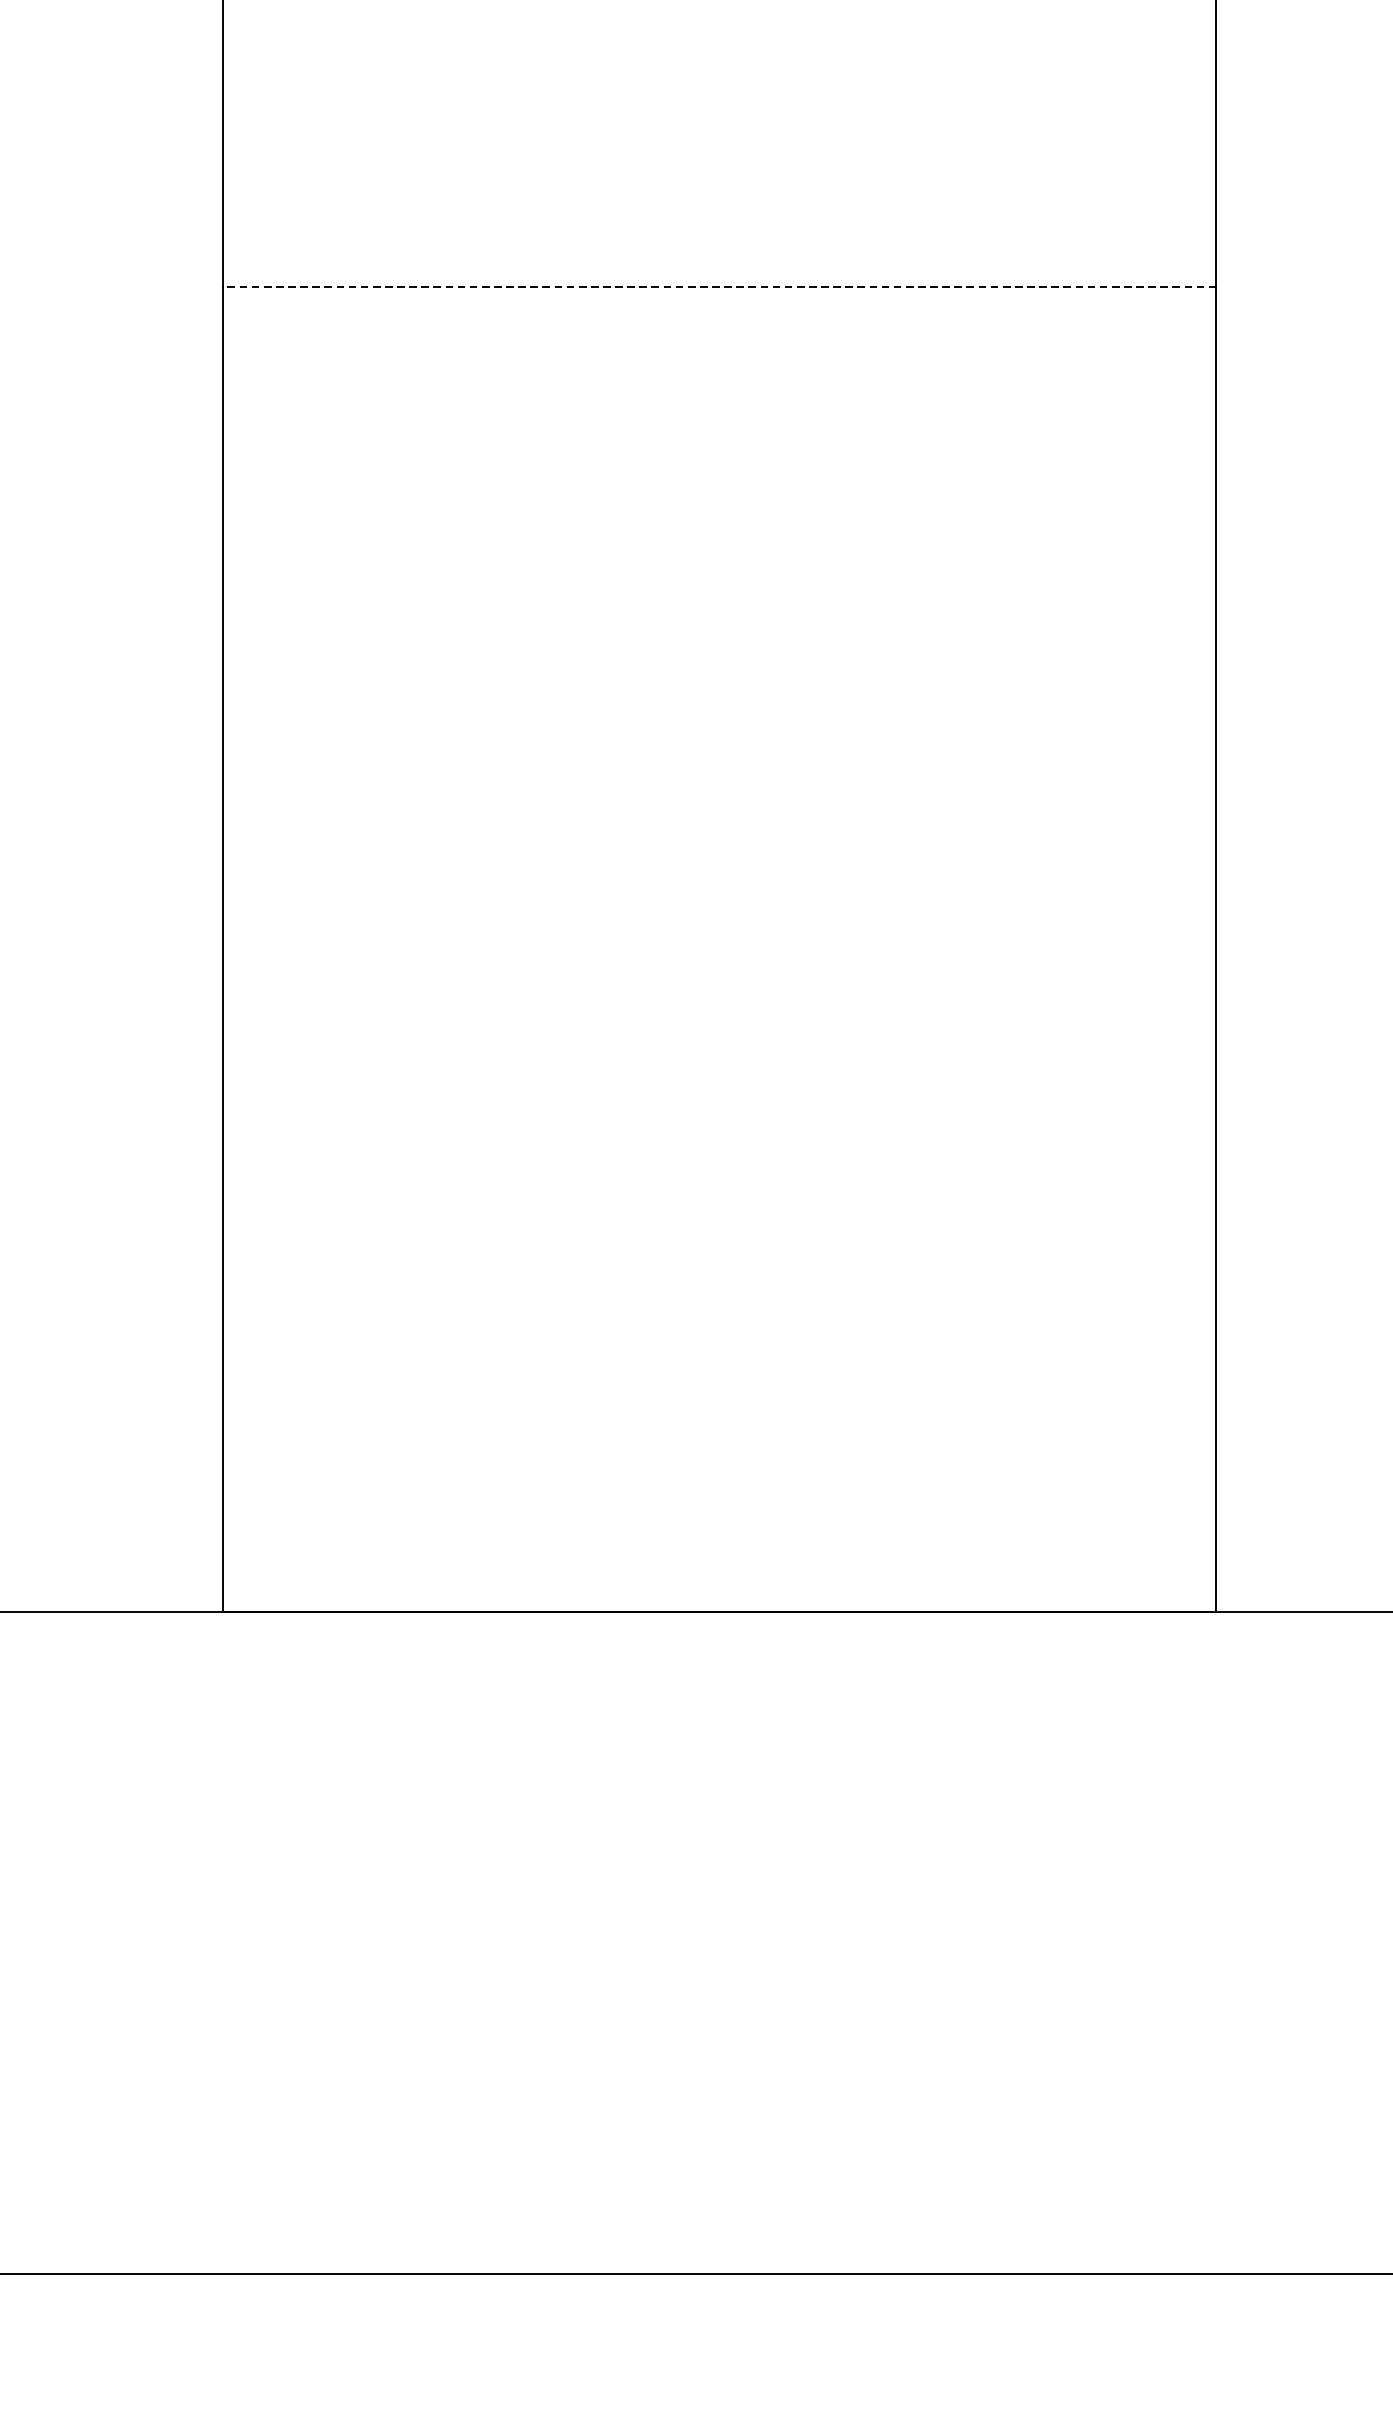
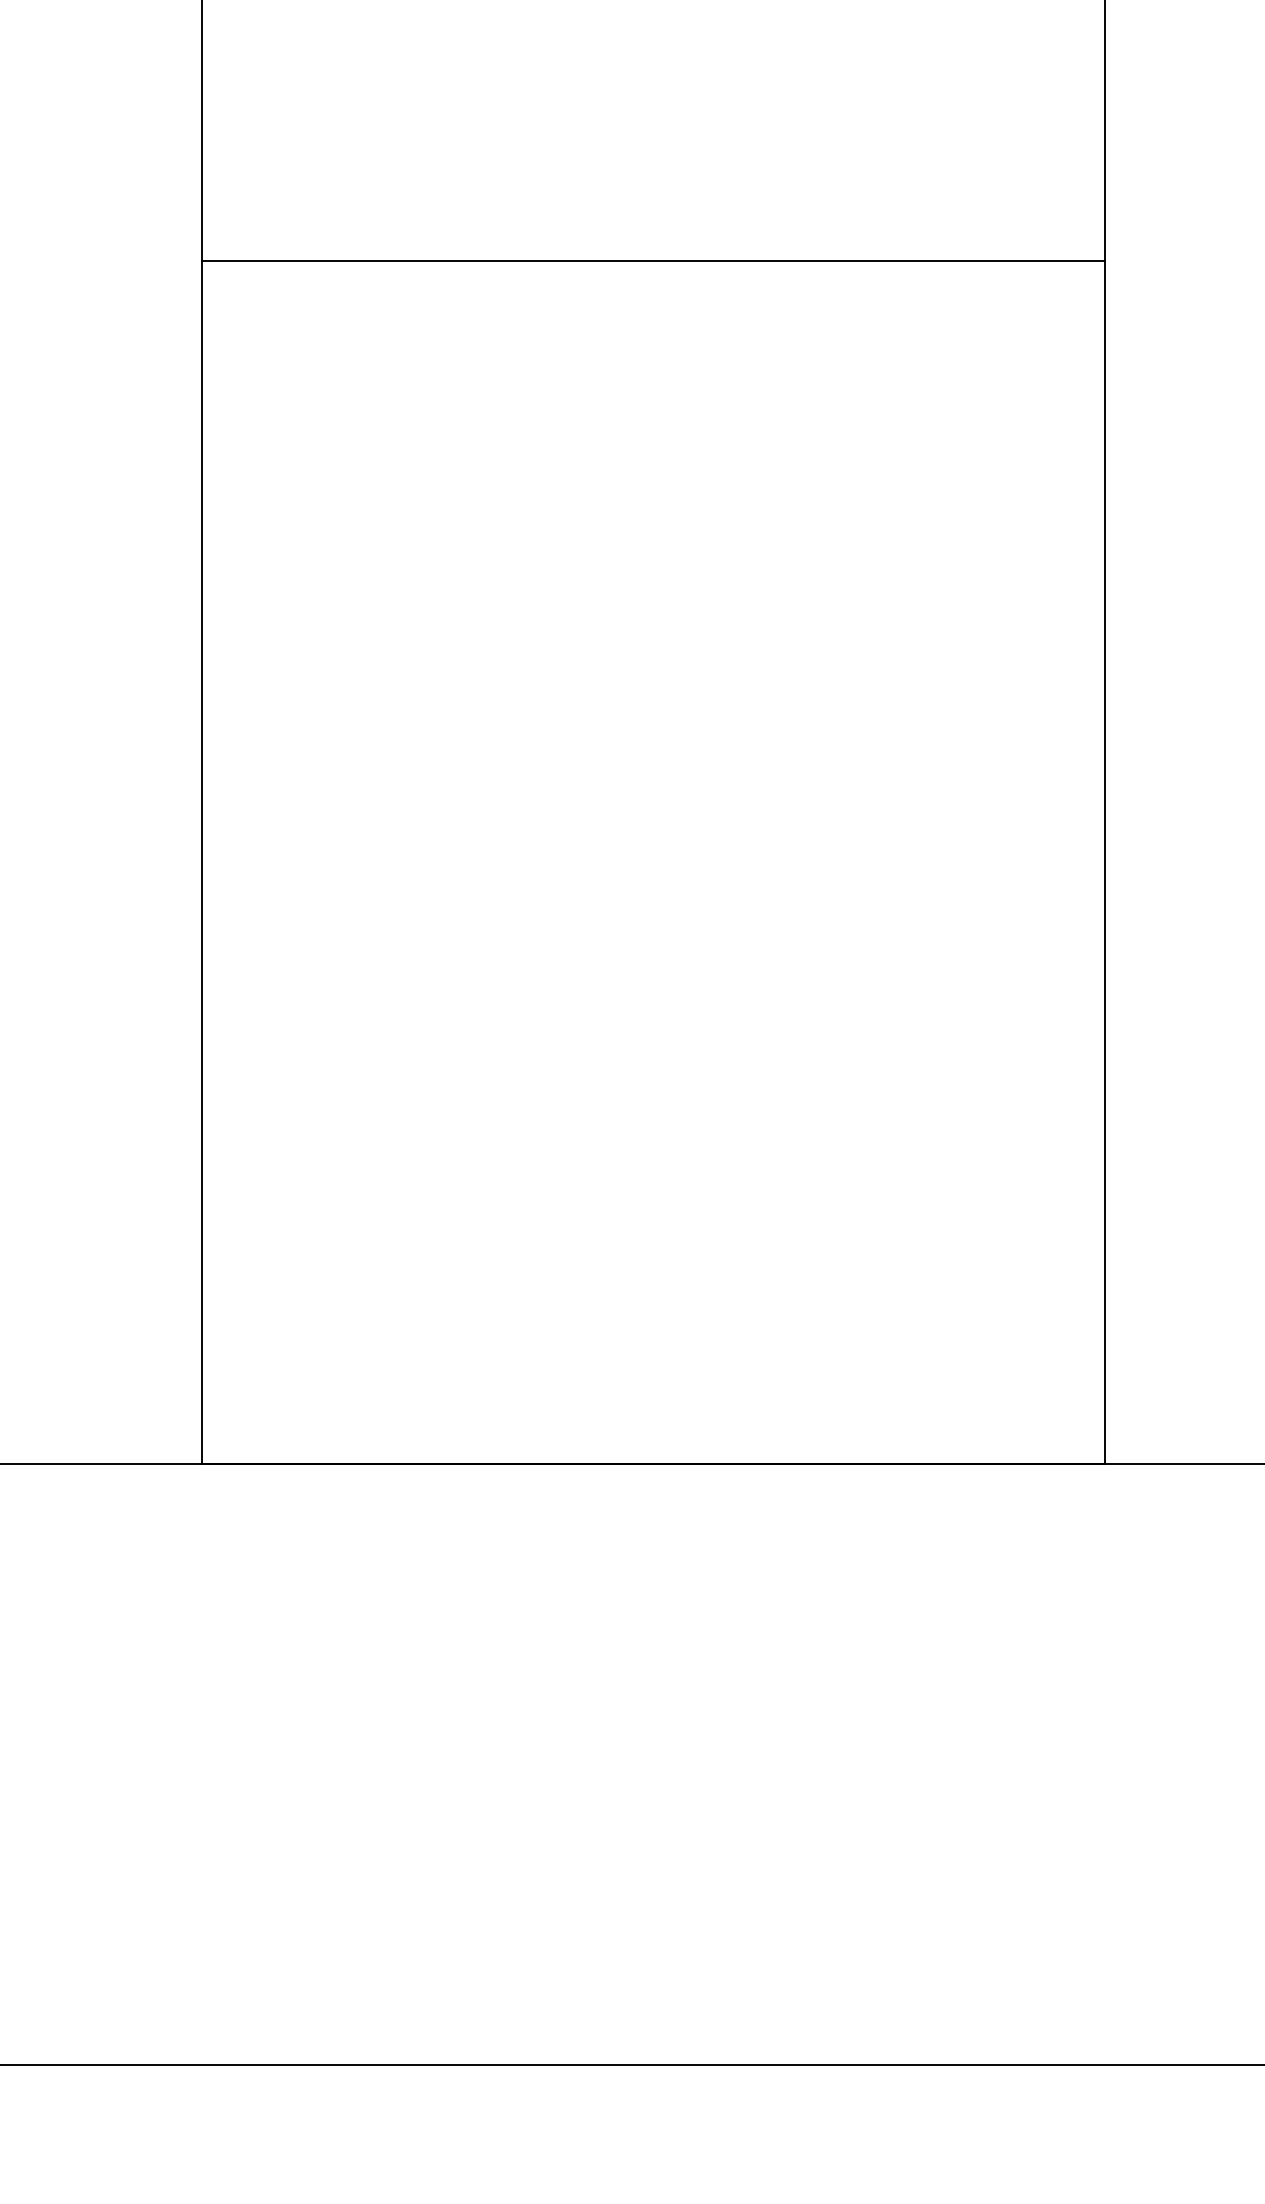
line: (719, 286) -> (653, 260), dashed -> solid

